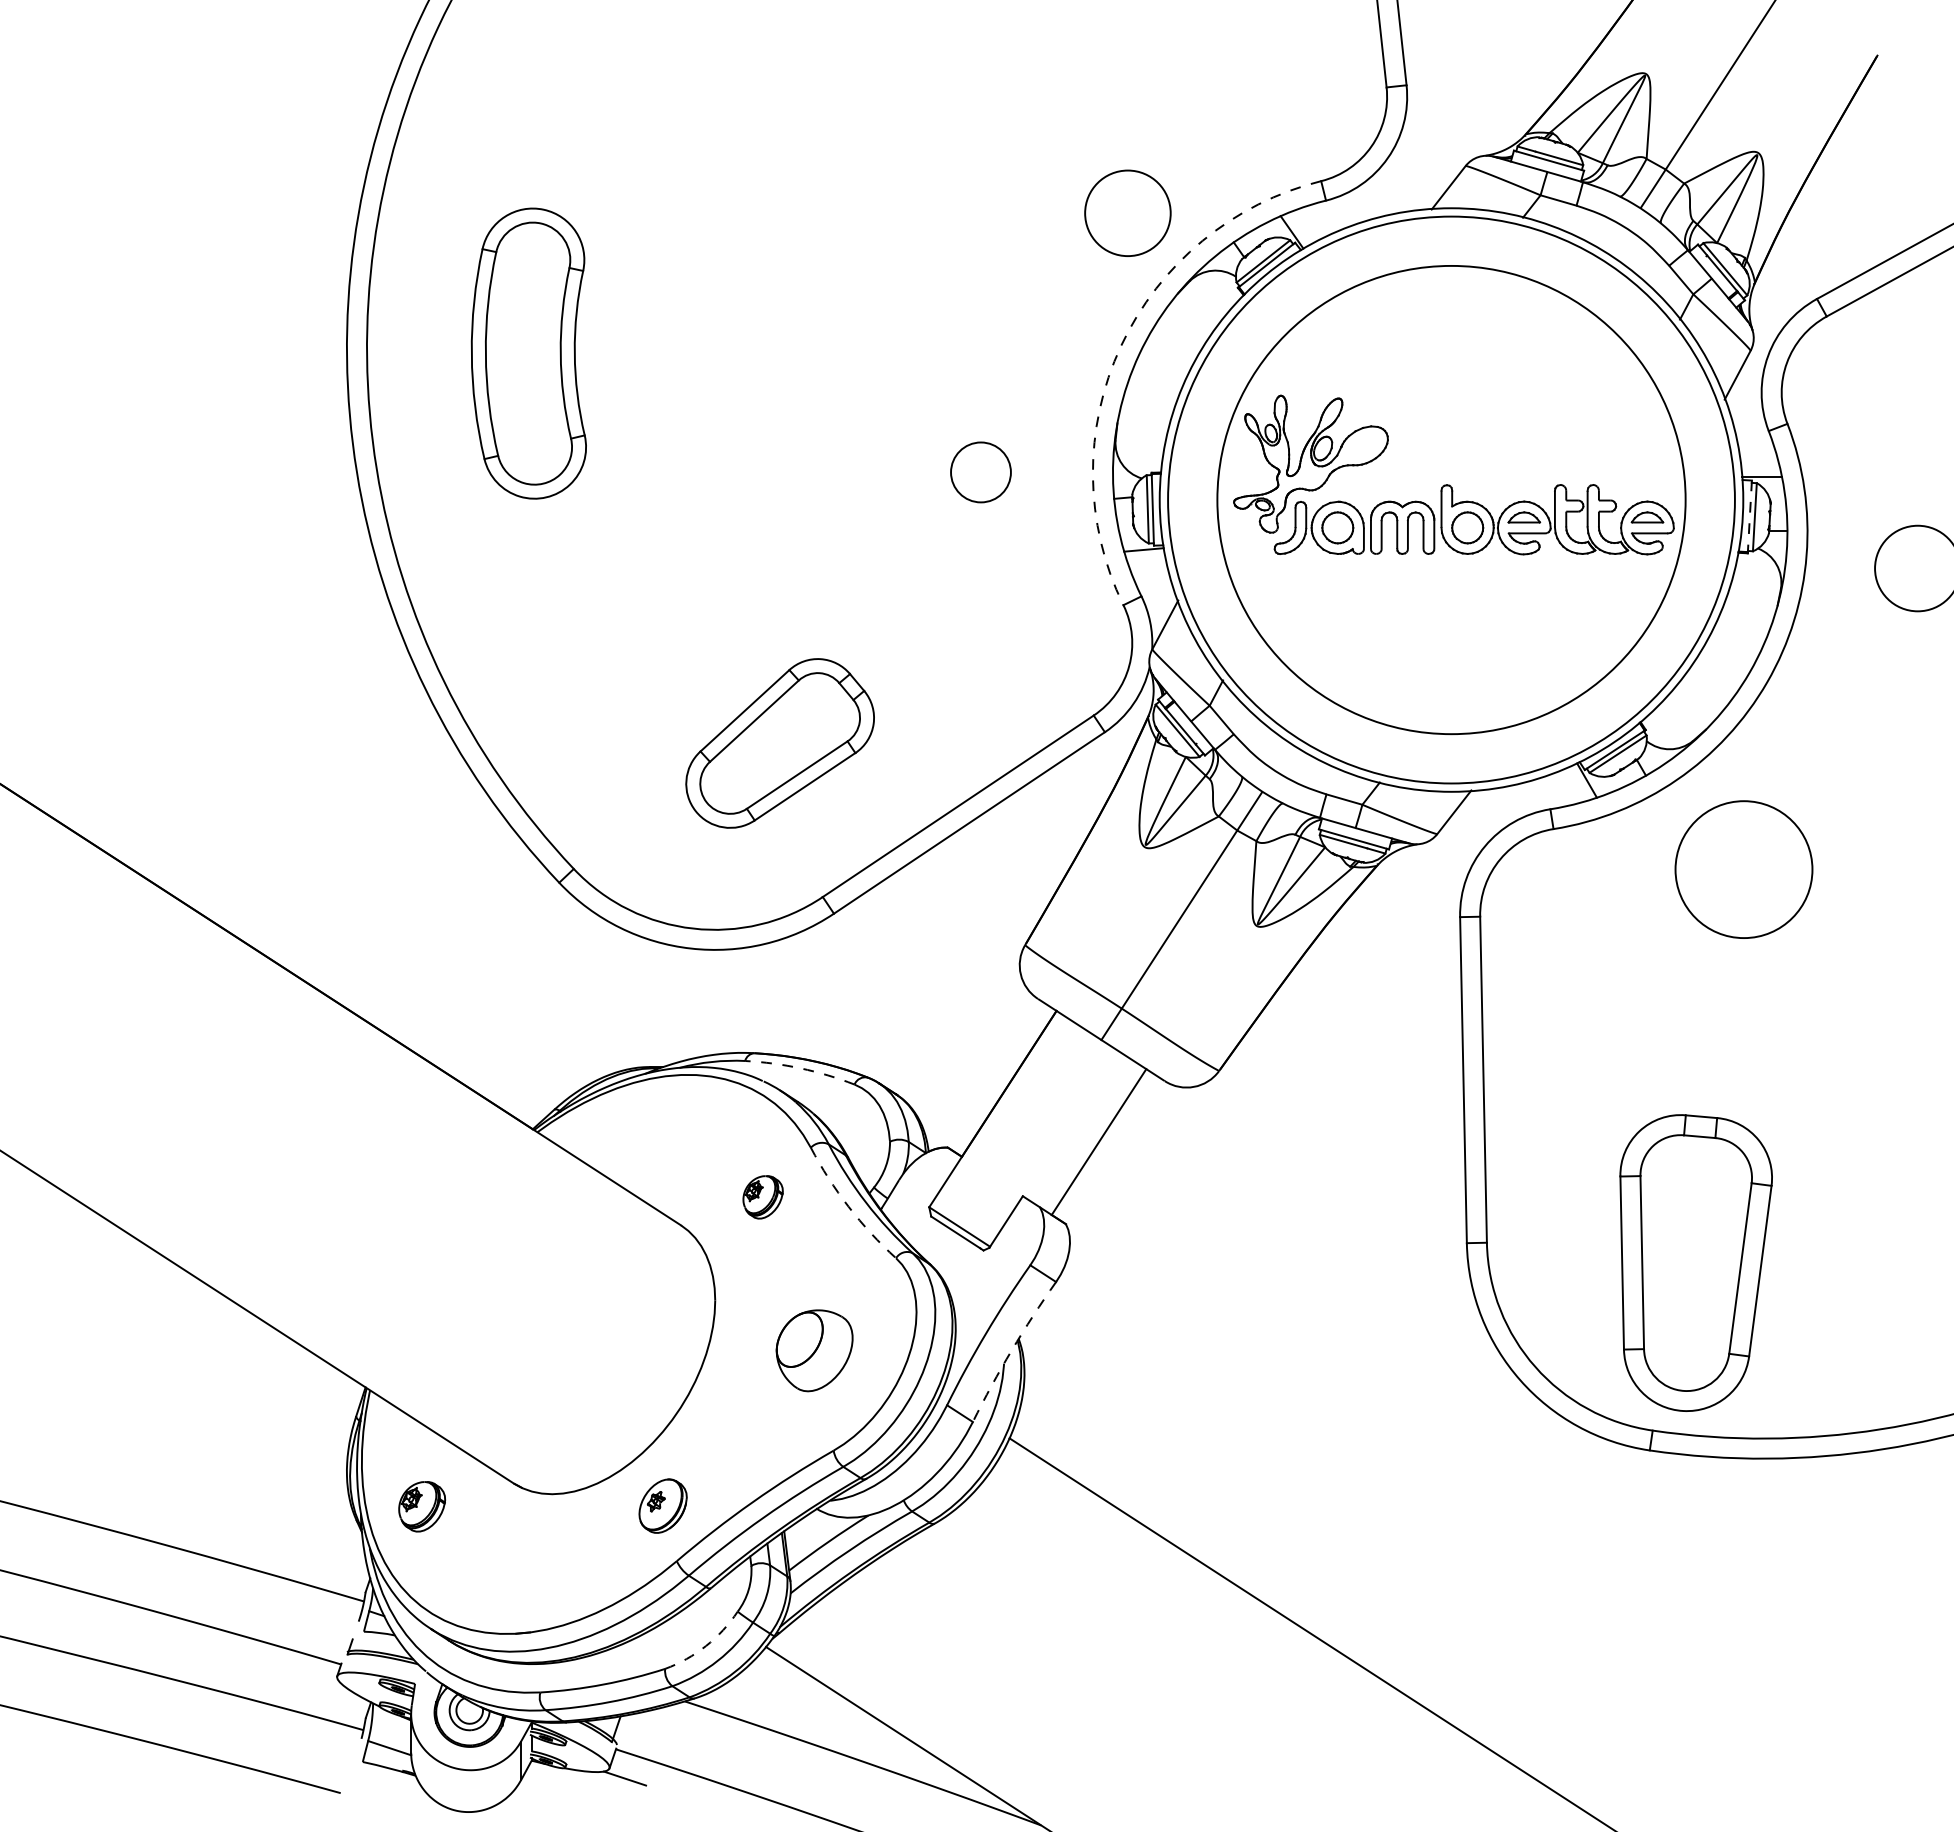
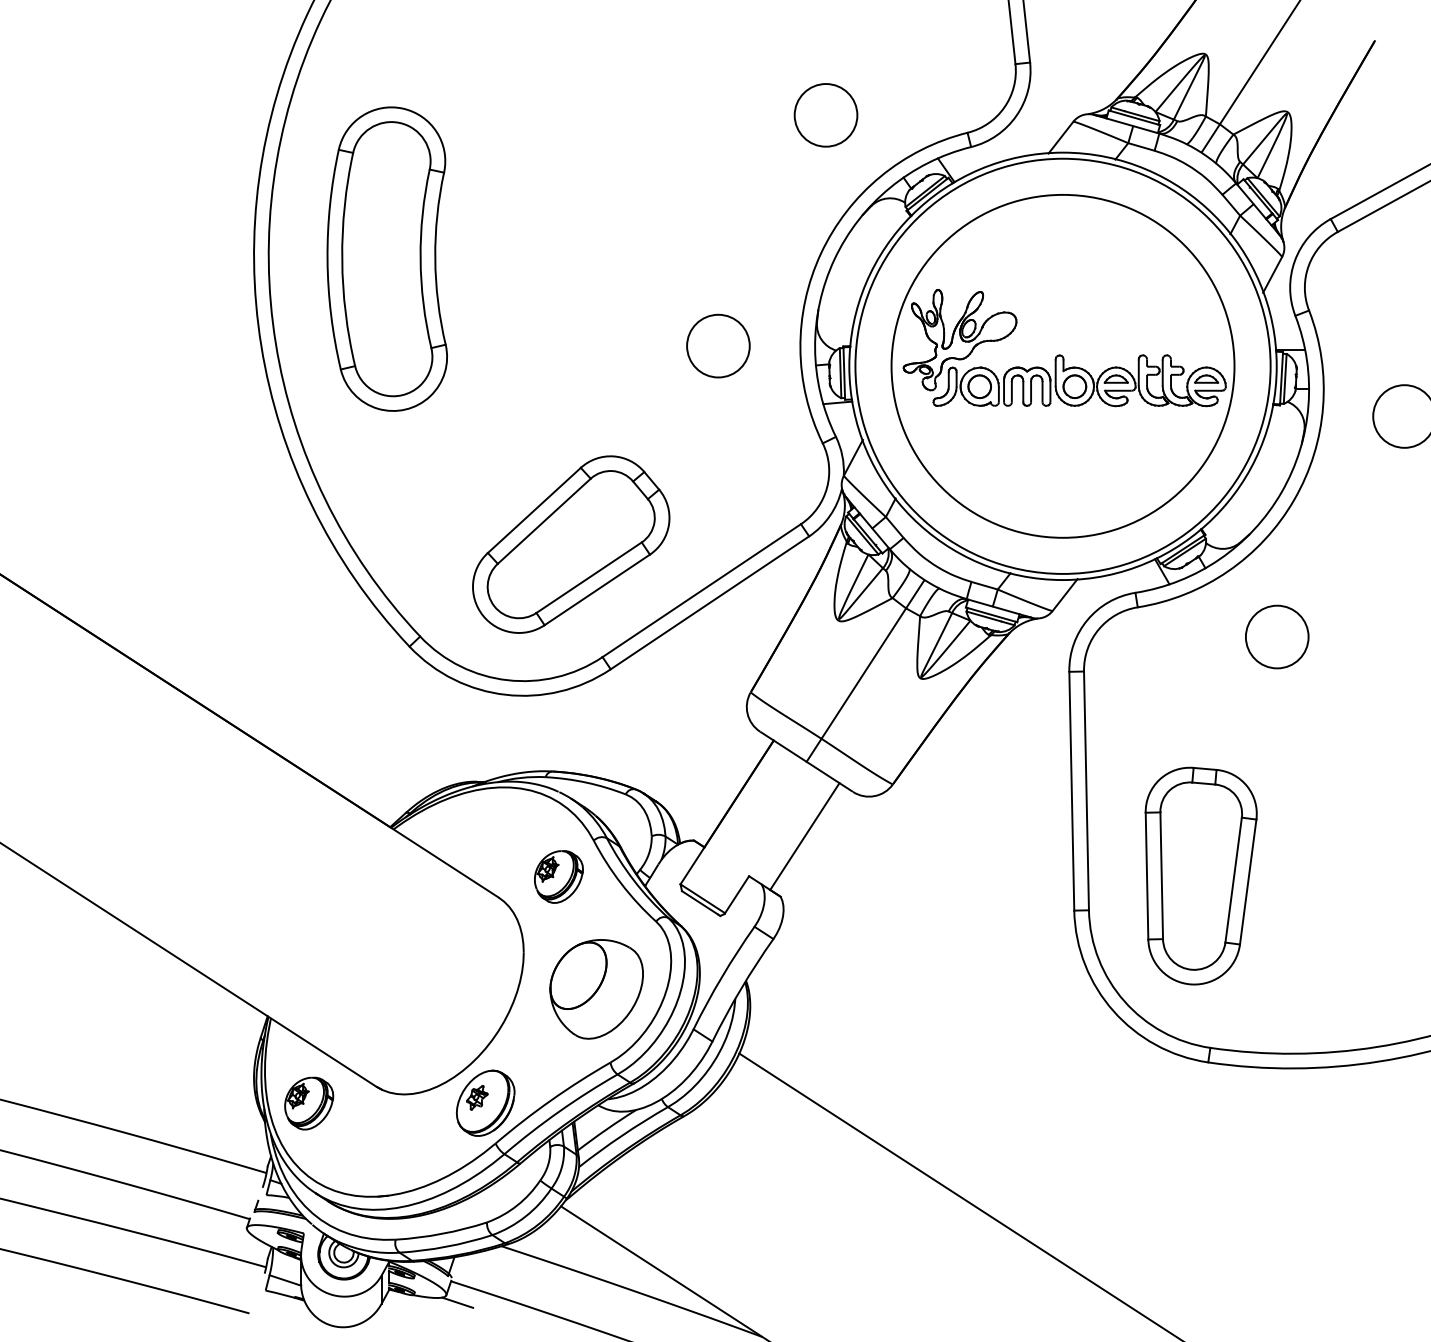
circle: (1127, 212) -> (825, 114), moved
arc: (1121, 345) -> (821, 253), dashed -> solid
part: (528, 353) -> (387, 259), size x1.43
circle: (980, 472) -> (718, 346), size x1.43
line: (1749, 516) -> (1281, 378), dashed -> solid
part: (780, 743) -> (571, 544), size x1.43
circle: (1743, 869) -> (1276, 636), size x0.62
arc: (800, 1068) -> (586, 782), dashed -> solid
part: (762, 1197) -> (558, 877), size x1.67
arc: (848, 1206) -> (621, 883), dashed -> solid
part: (1695, 1262) -> (1200, 875), moved
part: (814, 1350) -> (596, 989), size x1.67
arc: (1011, 1350) -> (740, 989), dashed -> solid
part: (662, 1505) -> (485, 1102), size x1.67
part: (421, 1506) -> (308, 1103), size x1.43
arc: (706, 1646) -> (517, 1206), dashed -> solid

